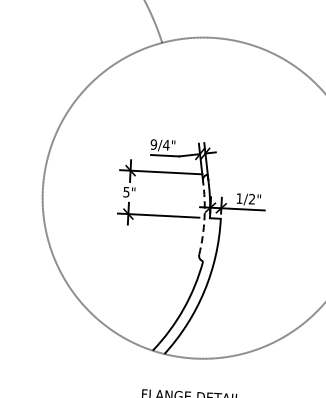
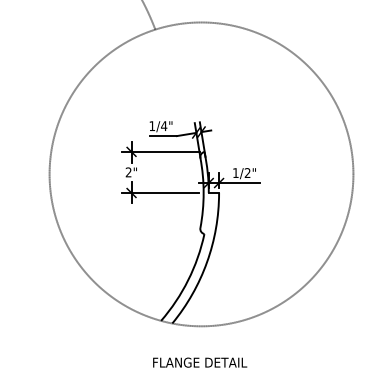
text: (154, 145) -> (152, 126), 9/4" -> 1/4"
text: (126, 192) -> (128, 172), 5" -> 2"
arc: (204, 218) -> (203, 193), dashed -> solid

